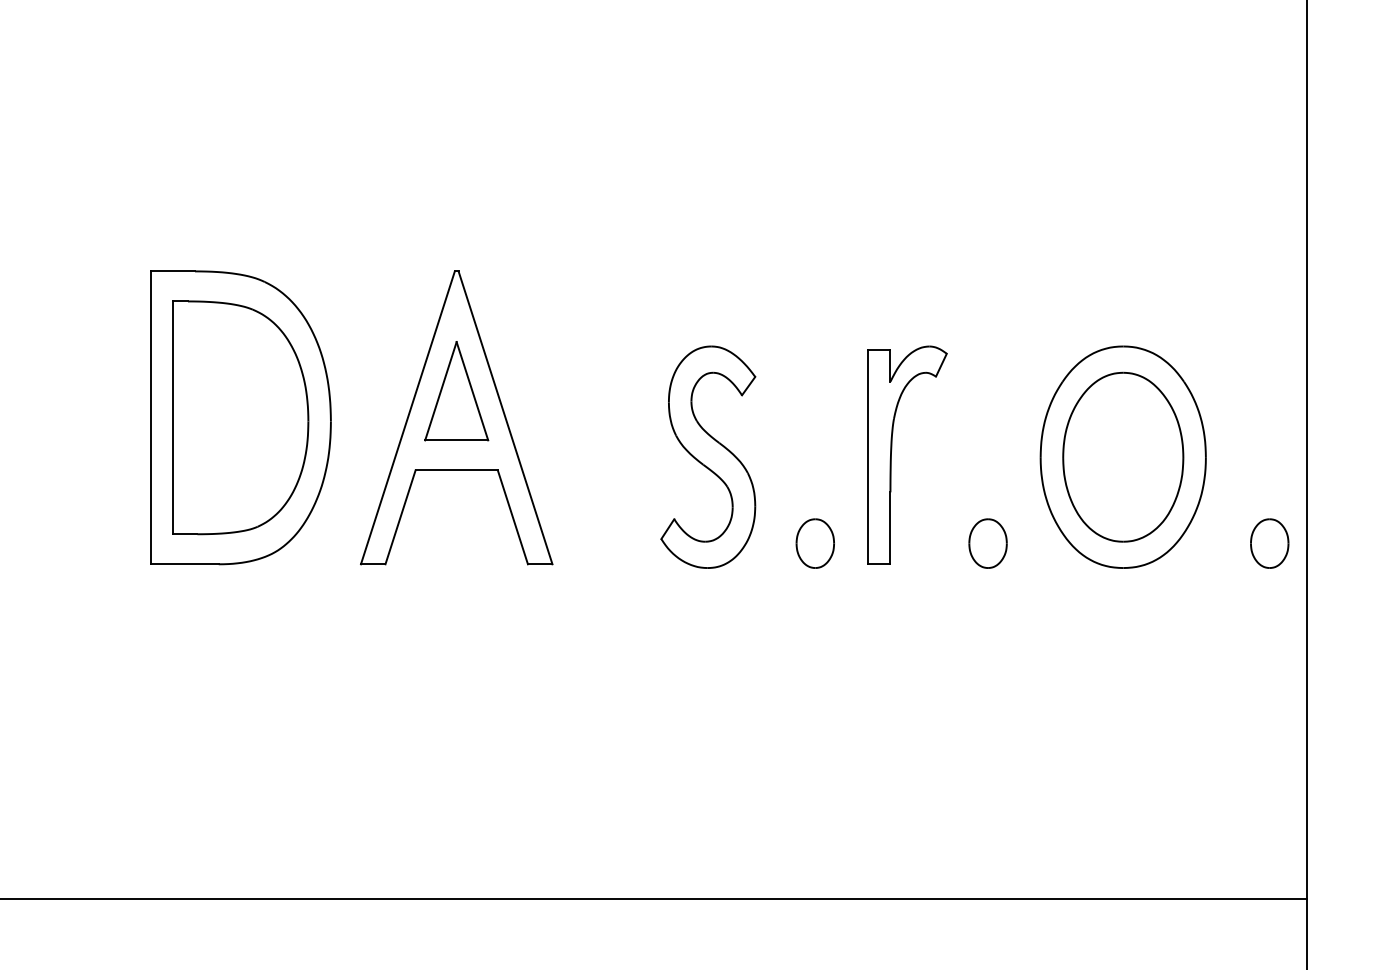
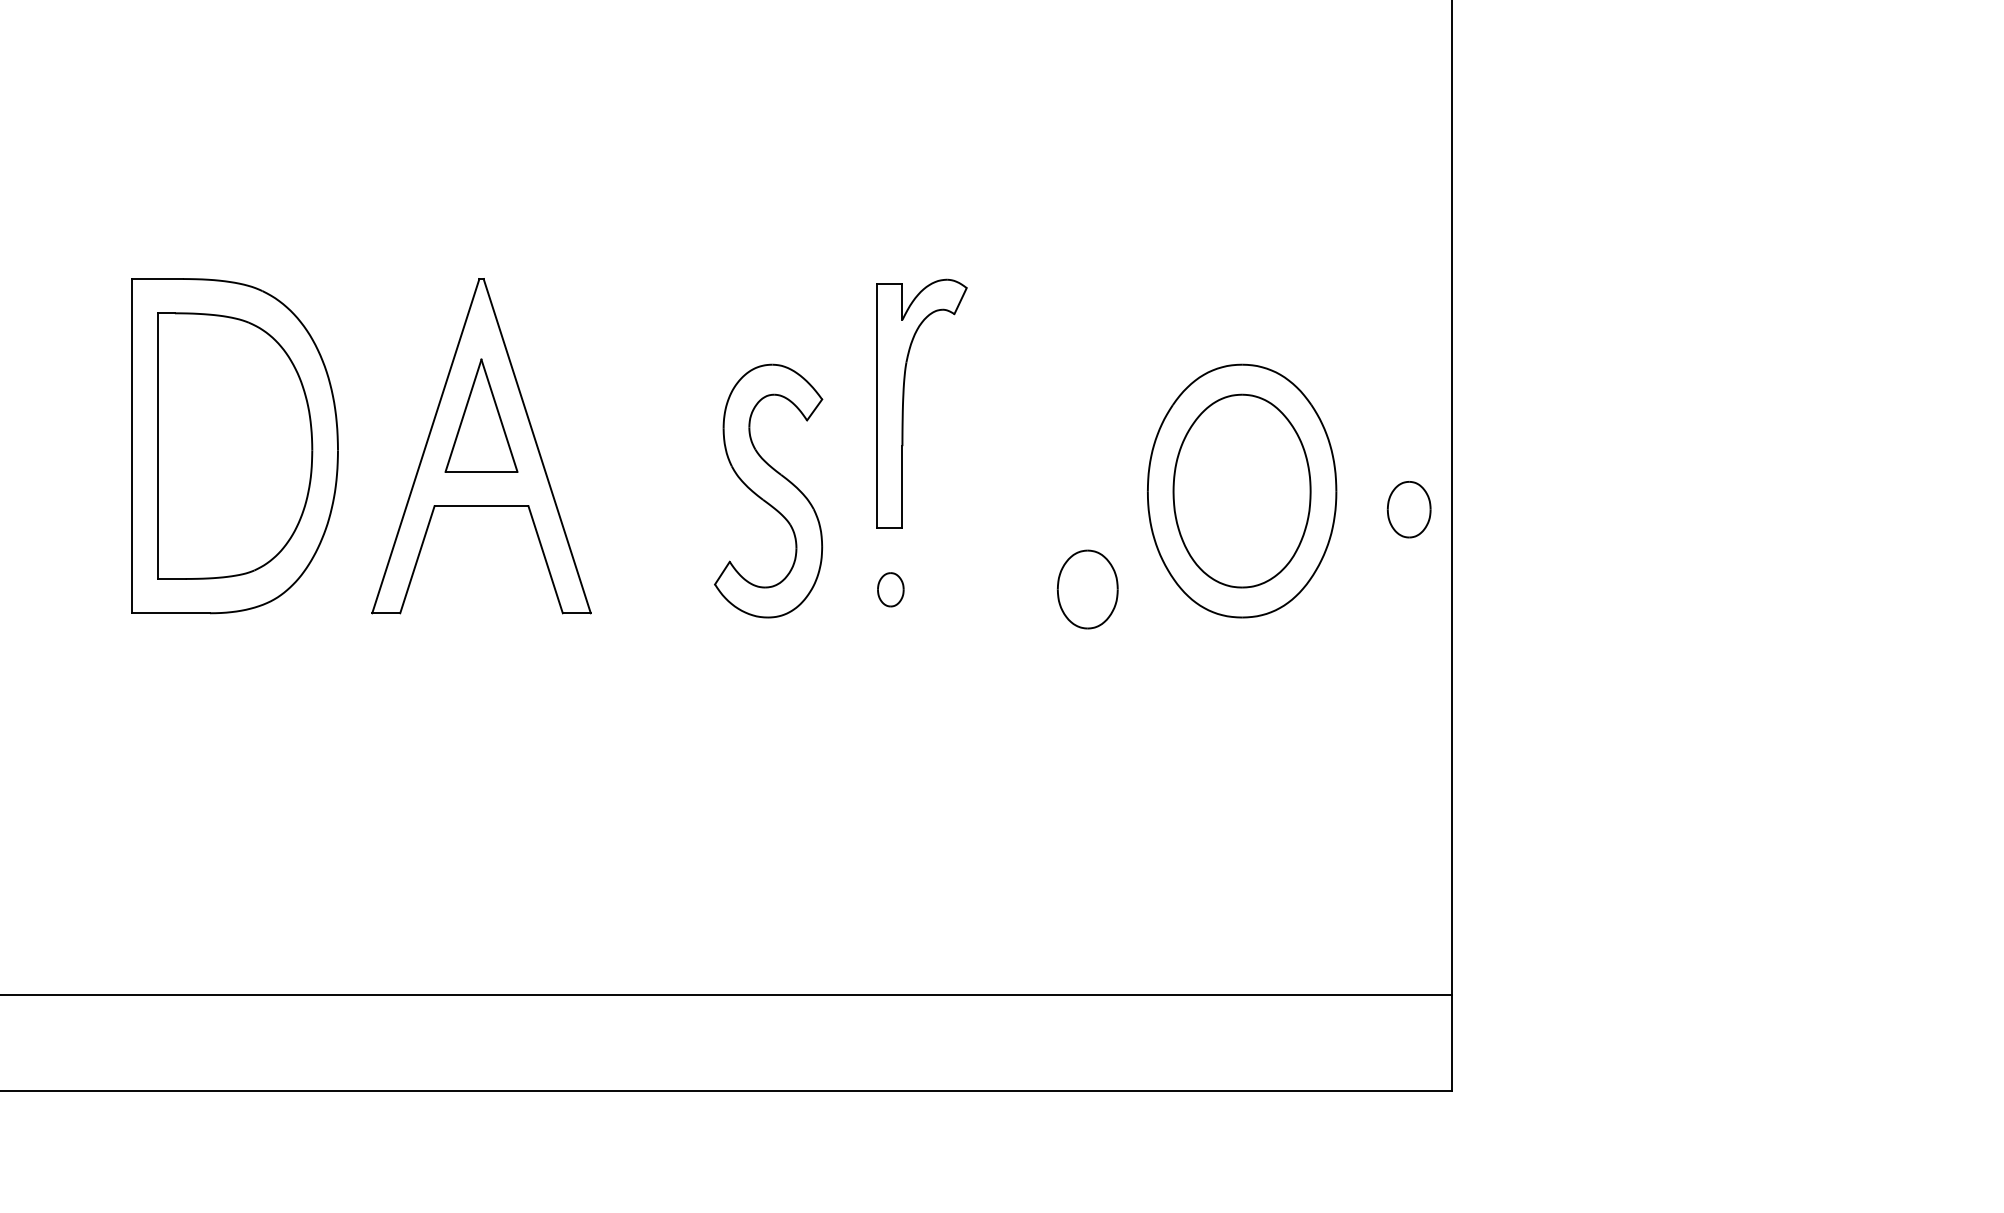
part: (892, 451) -> (904, 399), moved
part: (815, 543) -> (890, 589), size x0.6
part: (987, 543) -> (1087, 589), size x1.4
part: (1269, 543) -> (1408, 509), moved

